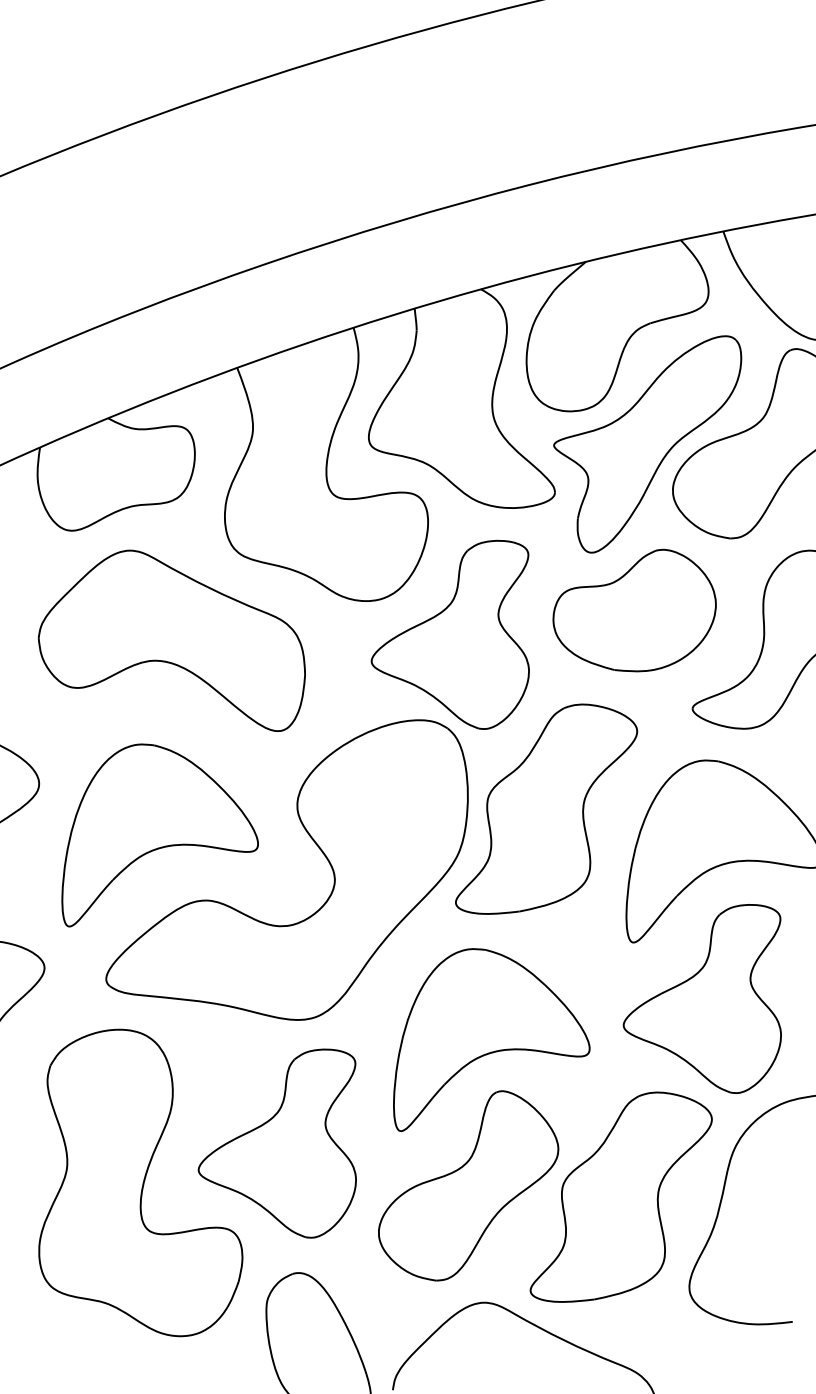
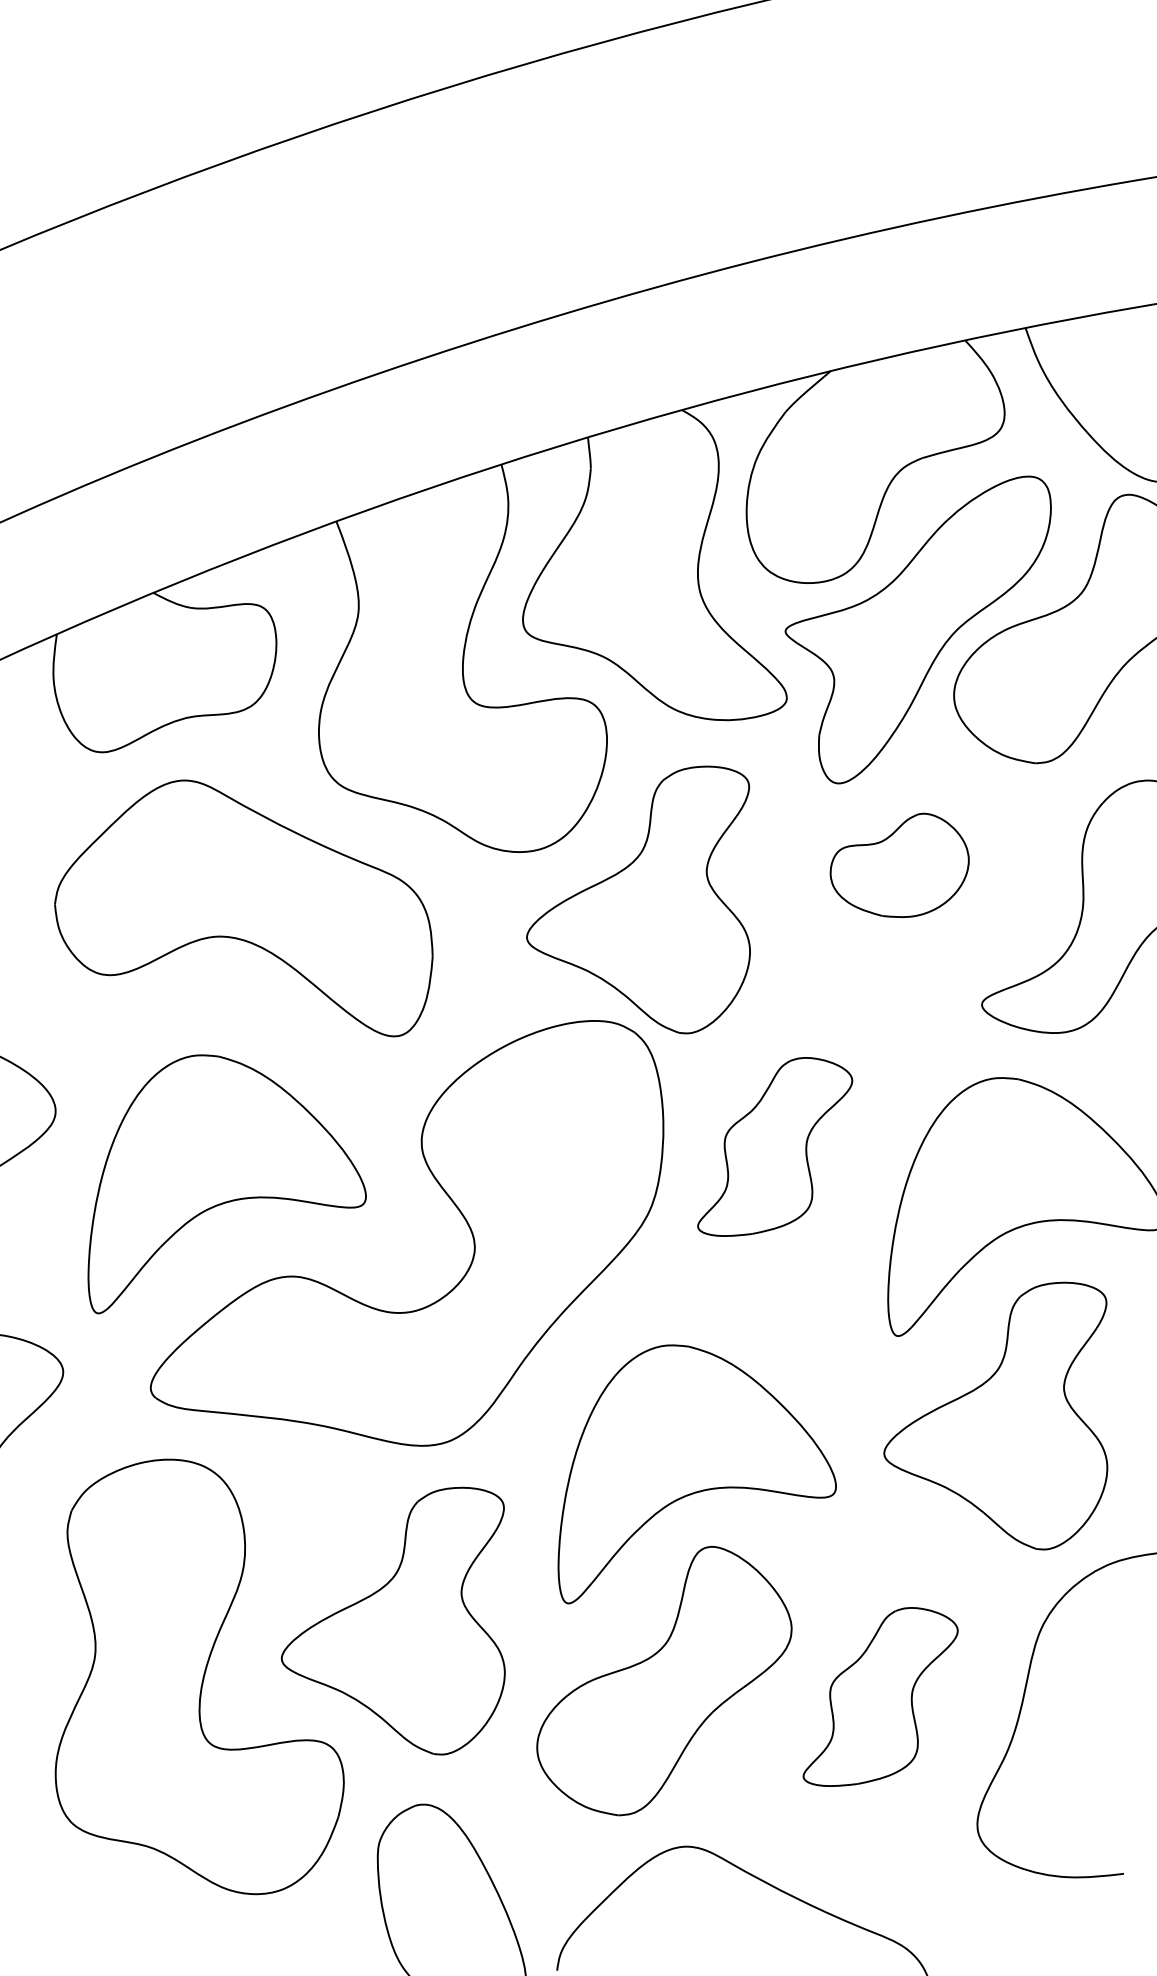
part: (634, 610) -> (899, 865), size x0.6
part: (546, 808) -> (774, 1146), size x0.6
part: (620, 1196) -> (879, 1696), size x0.6

